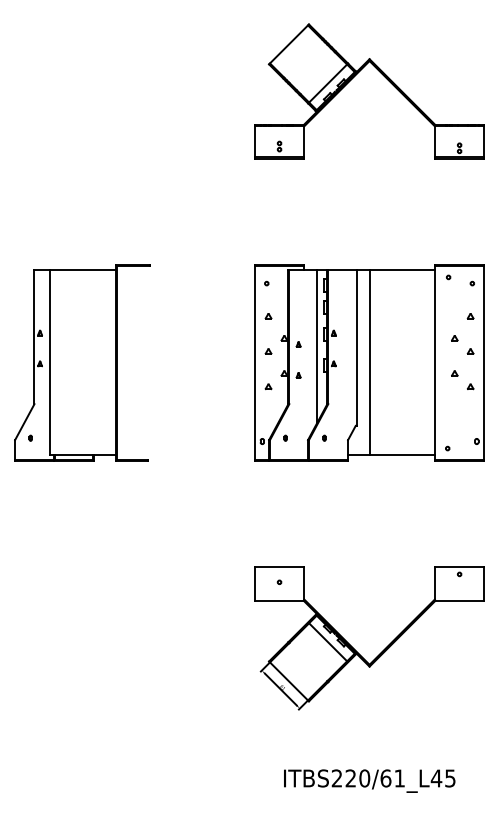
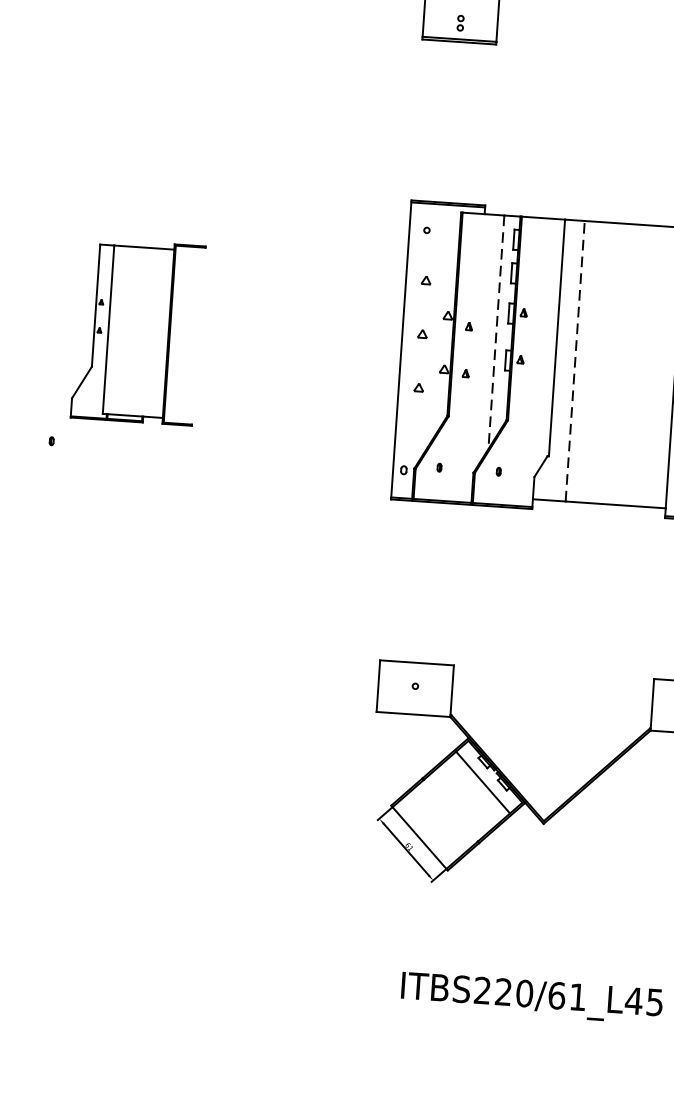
line: (316, 347) -> (495, 332), solid -> dashed
part: (82, 362) -> (138, 331), size x0.6
line: (369, 362) -> (575, 361), solid -> dashed

